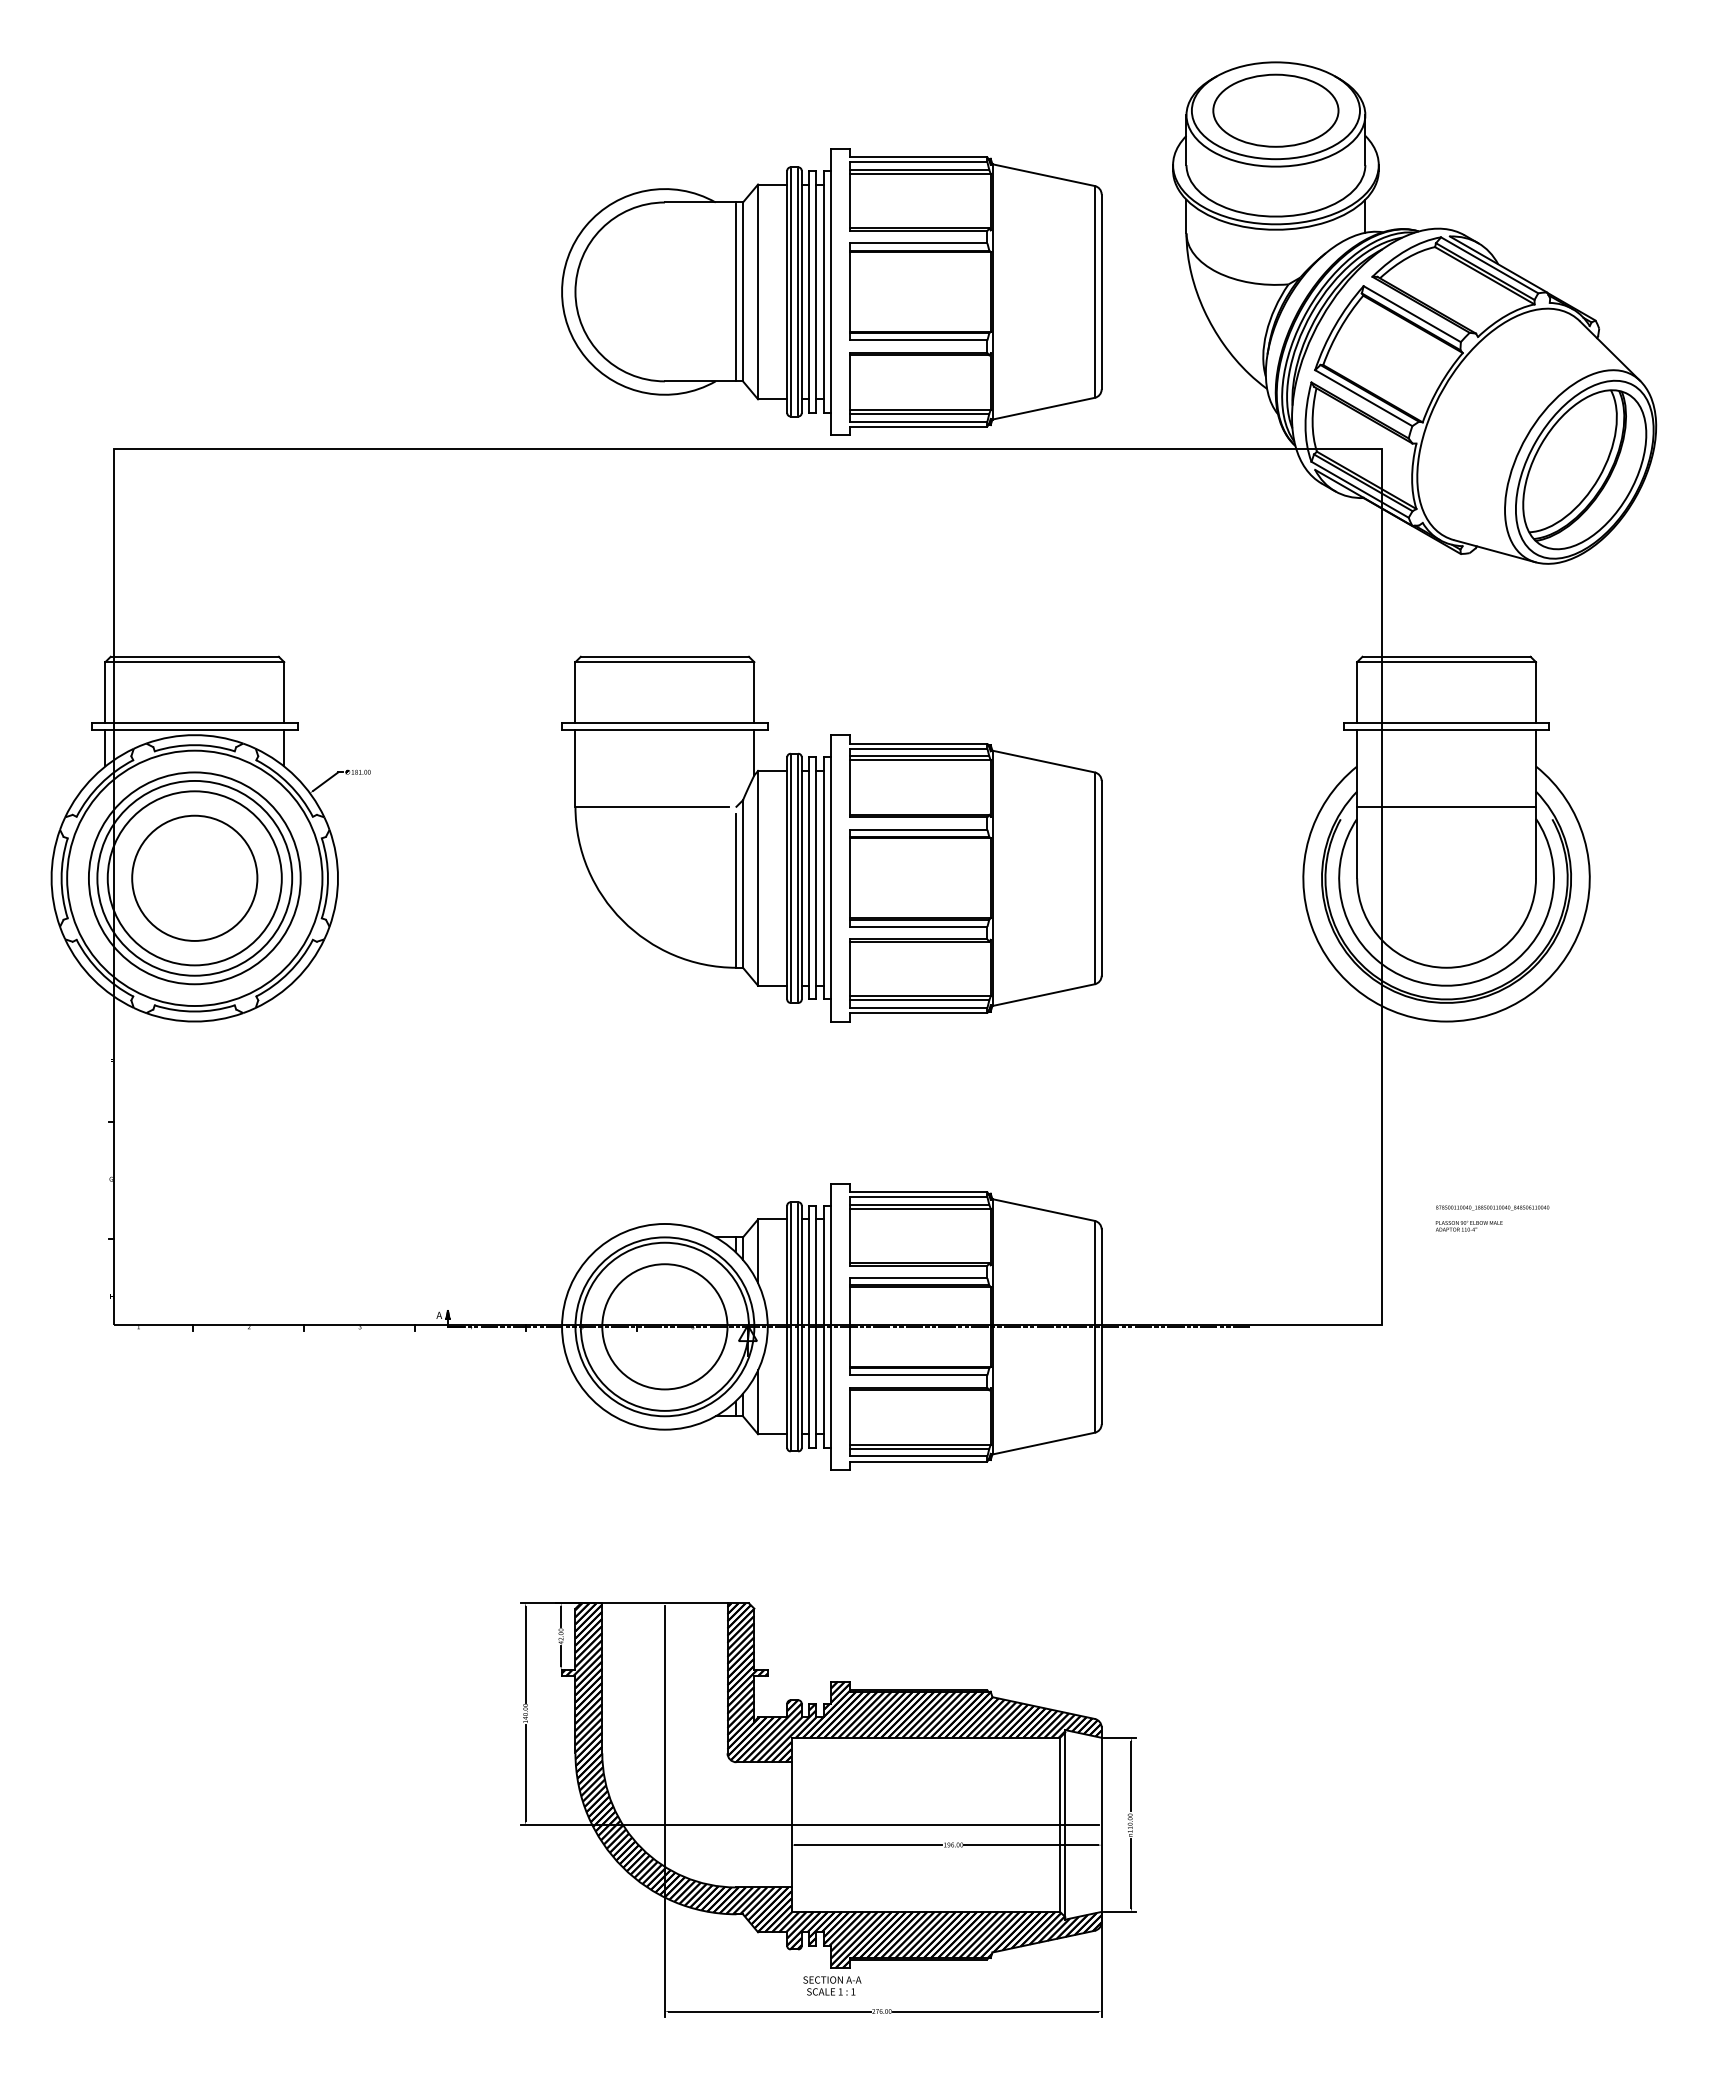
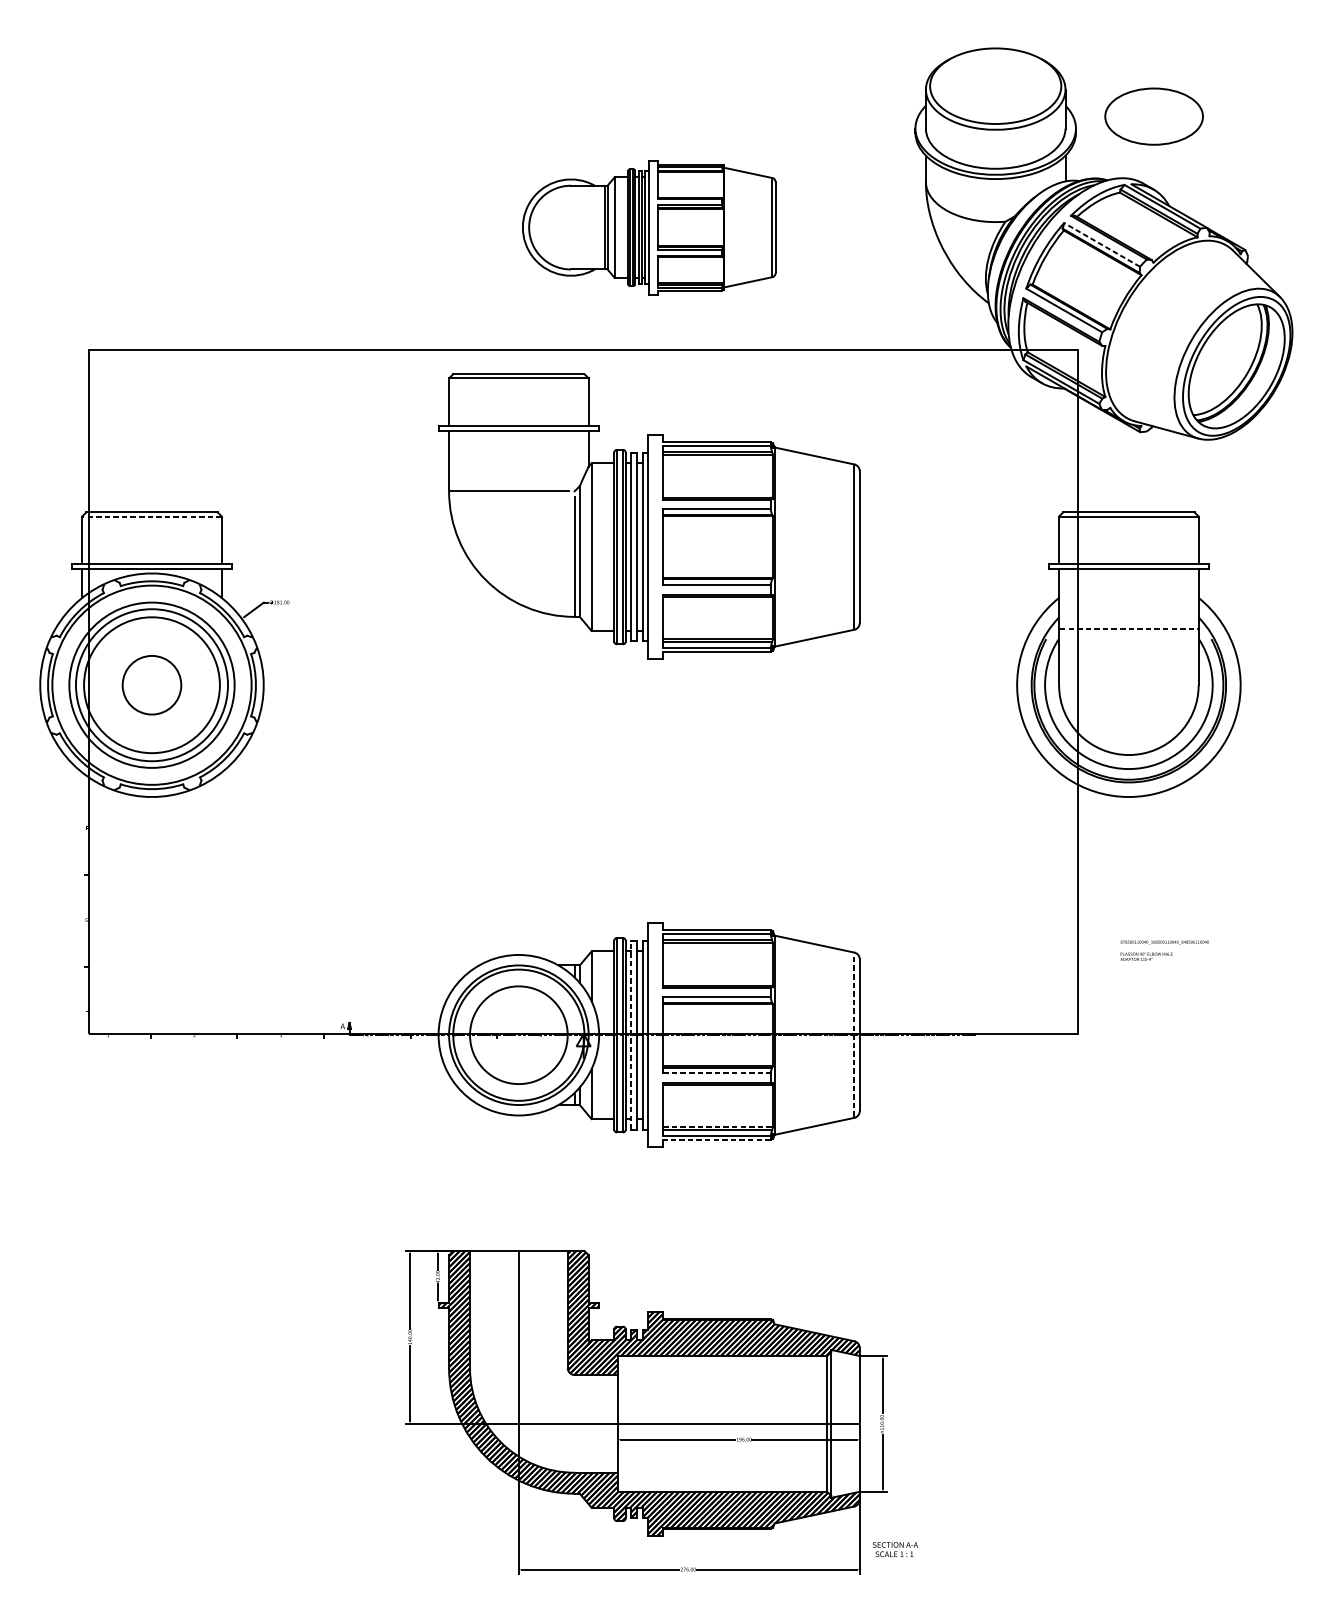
part: (1275, 110) -> (1153, 116), moved
part: (831, 291) -> (648, 227), size x0.6
line: (1411, 313) -> (1101, 244), solid -> dashed
line: (194, 662) -> (151, 516), solid -> dashed
line: (1447, 806) -> (1129, 629), solid -> dashed
part: (831, 838) -> (648, 516), moved
circle: (194, 877) -> (151, 684), size x0.6
line: (809, 1326) -> (631, 1034), solid -> dashed
line: (1094, 1326) -> (854, 1034), solid -> dashed
line: (918, 1375) -> (716, 1073), solid -> dashed
line: (920, 1444) -> (718, 1127), solid -> dashed
line: (918, 1461) -> (716, 1140), solid -> dashed
text: (832, 1985) -> (895, 1549), moved

